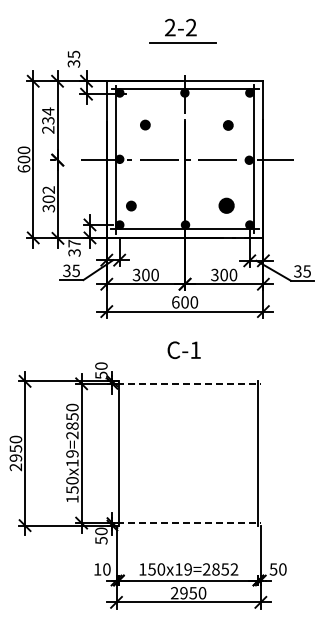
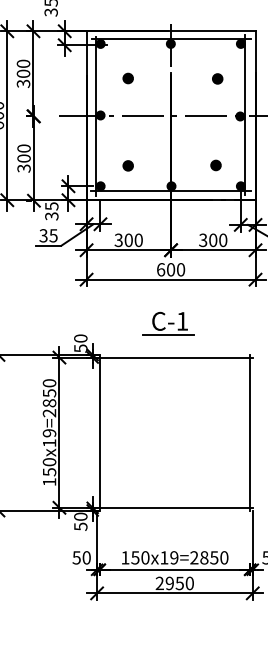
text: (48, 120) -> (23, 73), 234 -> 300
text: (48, 189) -> (23, 148), 302 -> 300
part: (131, 205) -> (128, 165), moved
part: (226, 205) -> (215, 165), size x0.62
text: (74, 243) -> (51, 206), 37 -> 35
line: (182, 363) -> (168, 335), added
line: (189, 383) -> (175, 357), dashed -> solid
line: (189, 523) -> (175, 508), dashed -> solid
text: (97, 569) -> (76, 557), 10 -> 50
text: (234, 569) -> (224, 557), 19=2852 -> 19=2850

